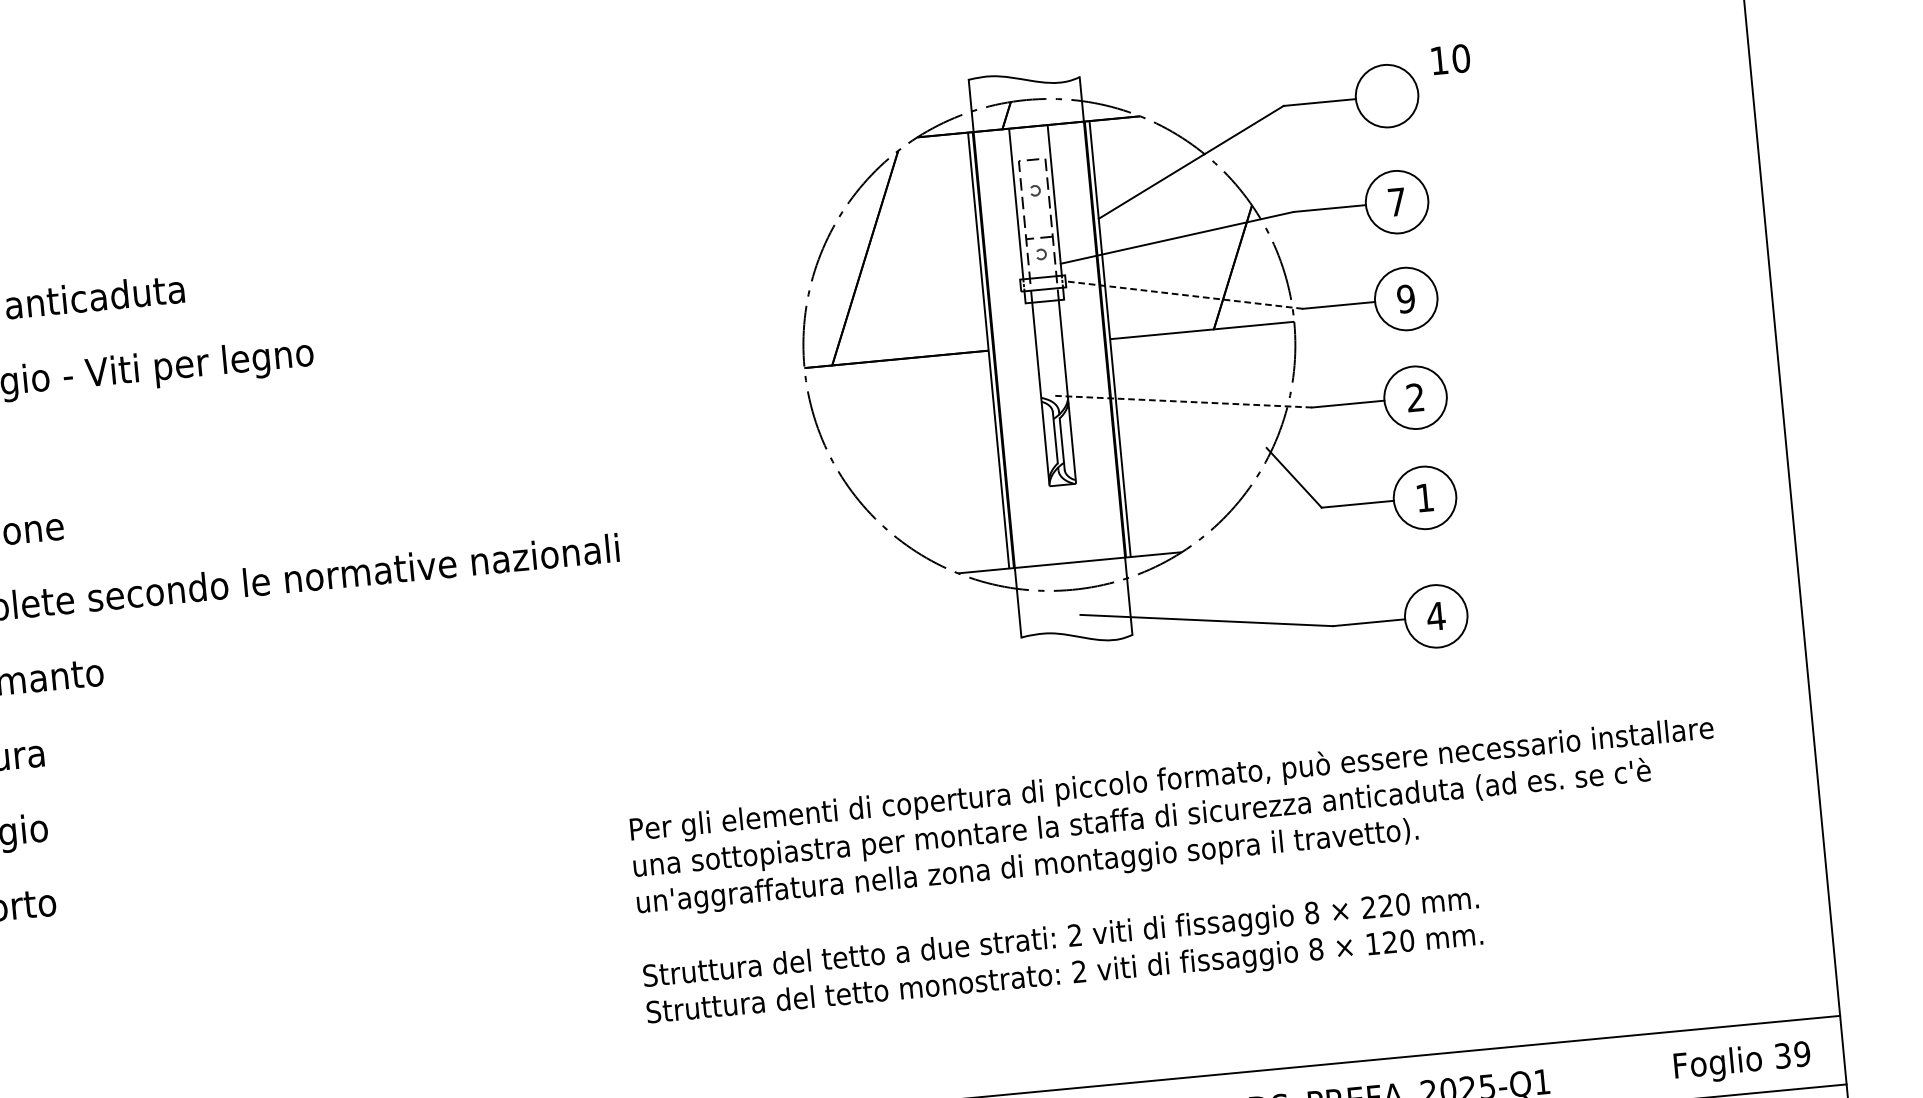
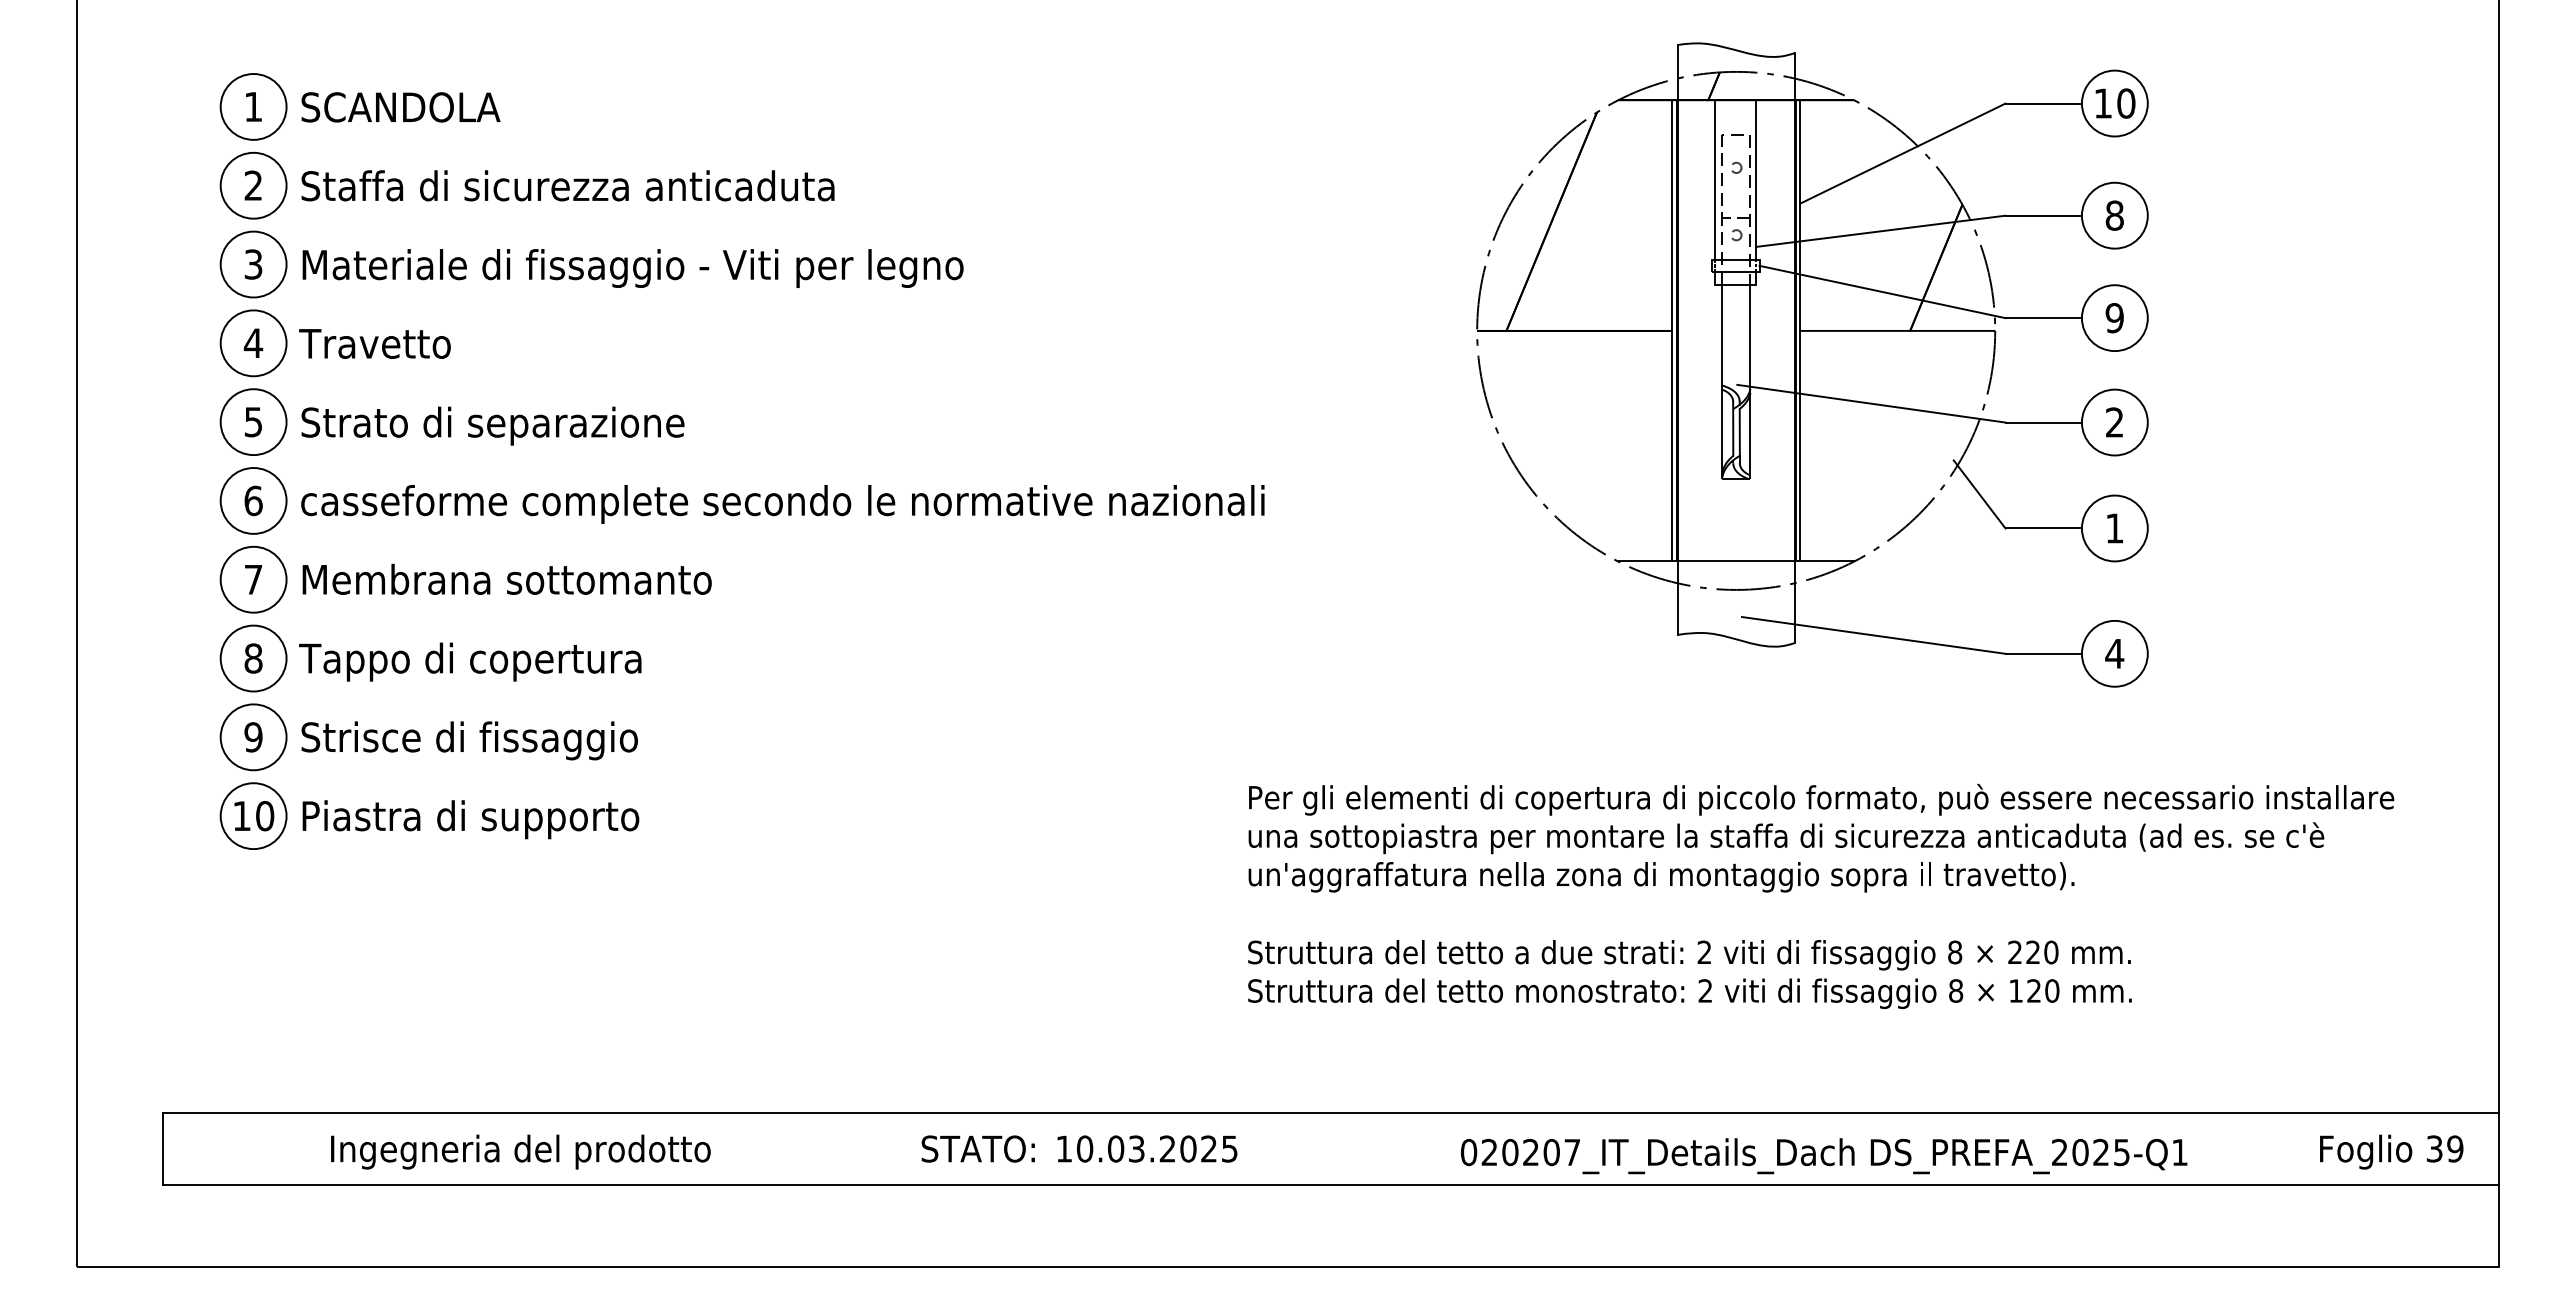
text: (1450, 59) -> (2115, 103), moved
text: (1396, 202) -> (2114, 215), 7 -> 8
line: (1184, 295) -> (1882, 292), dashed -> solid
line: (1182, 401) -> (1870, 403), dashed -> solid

